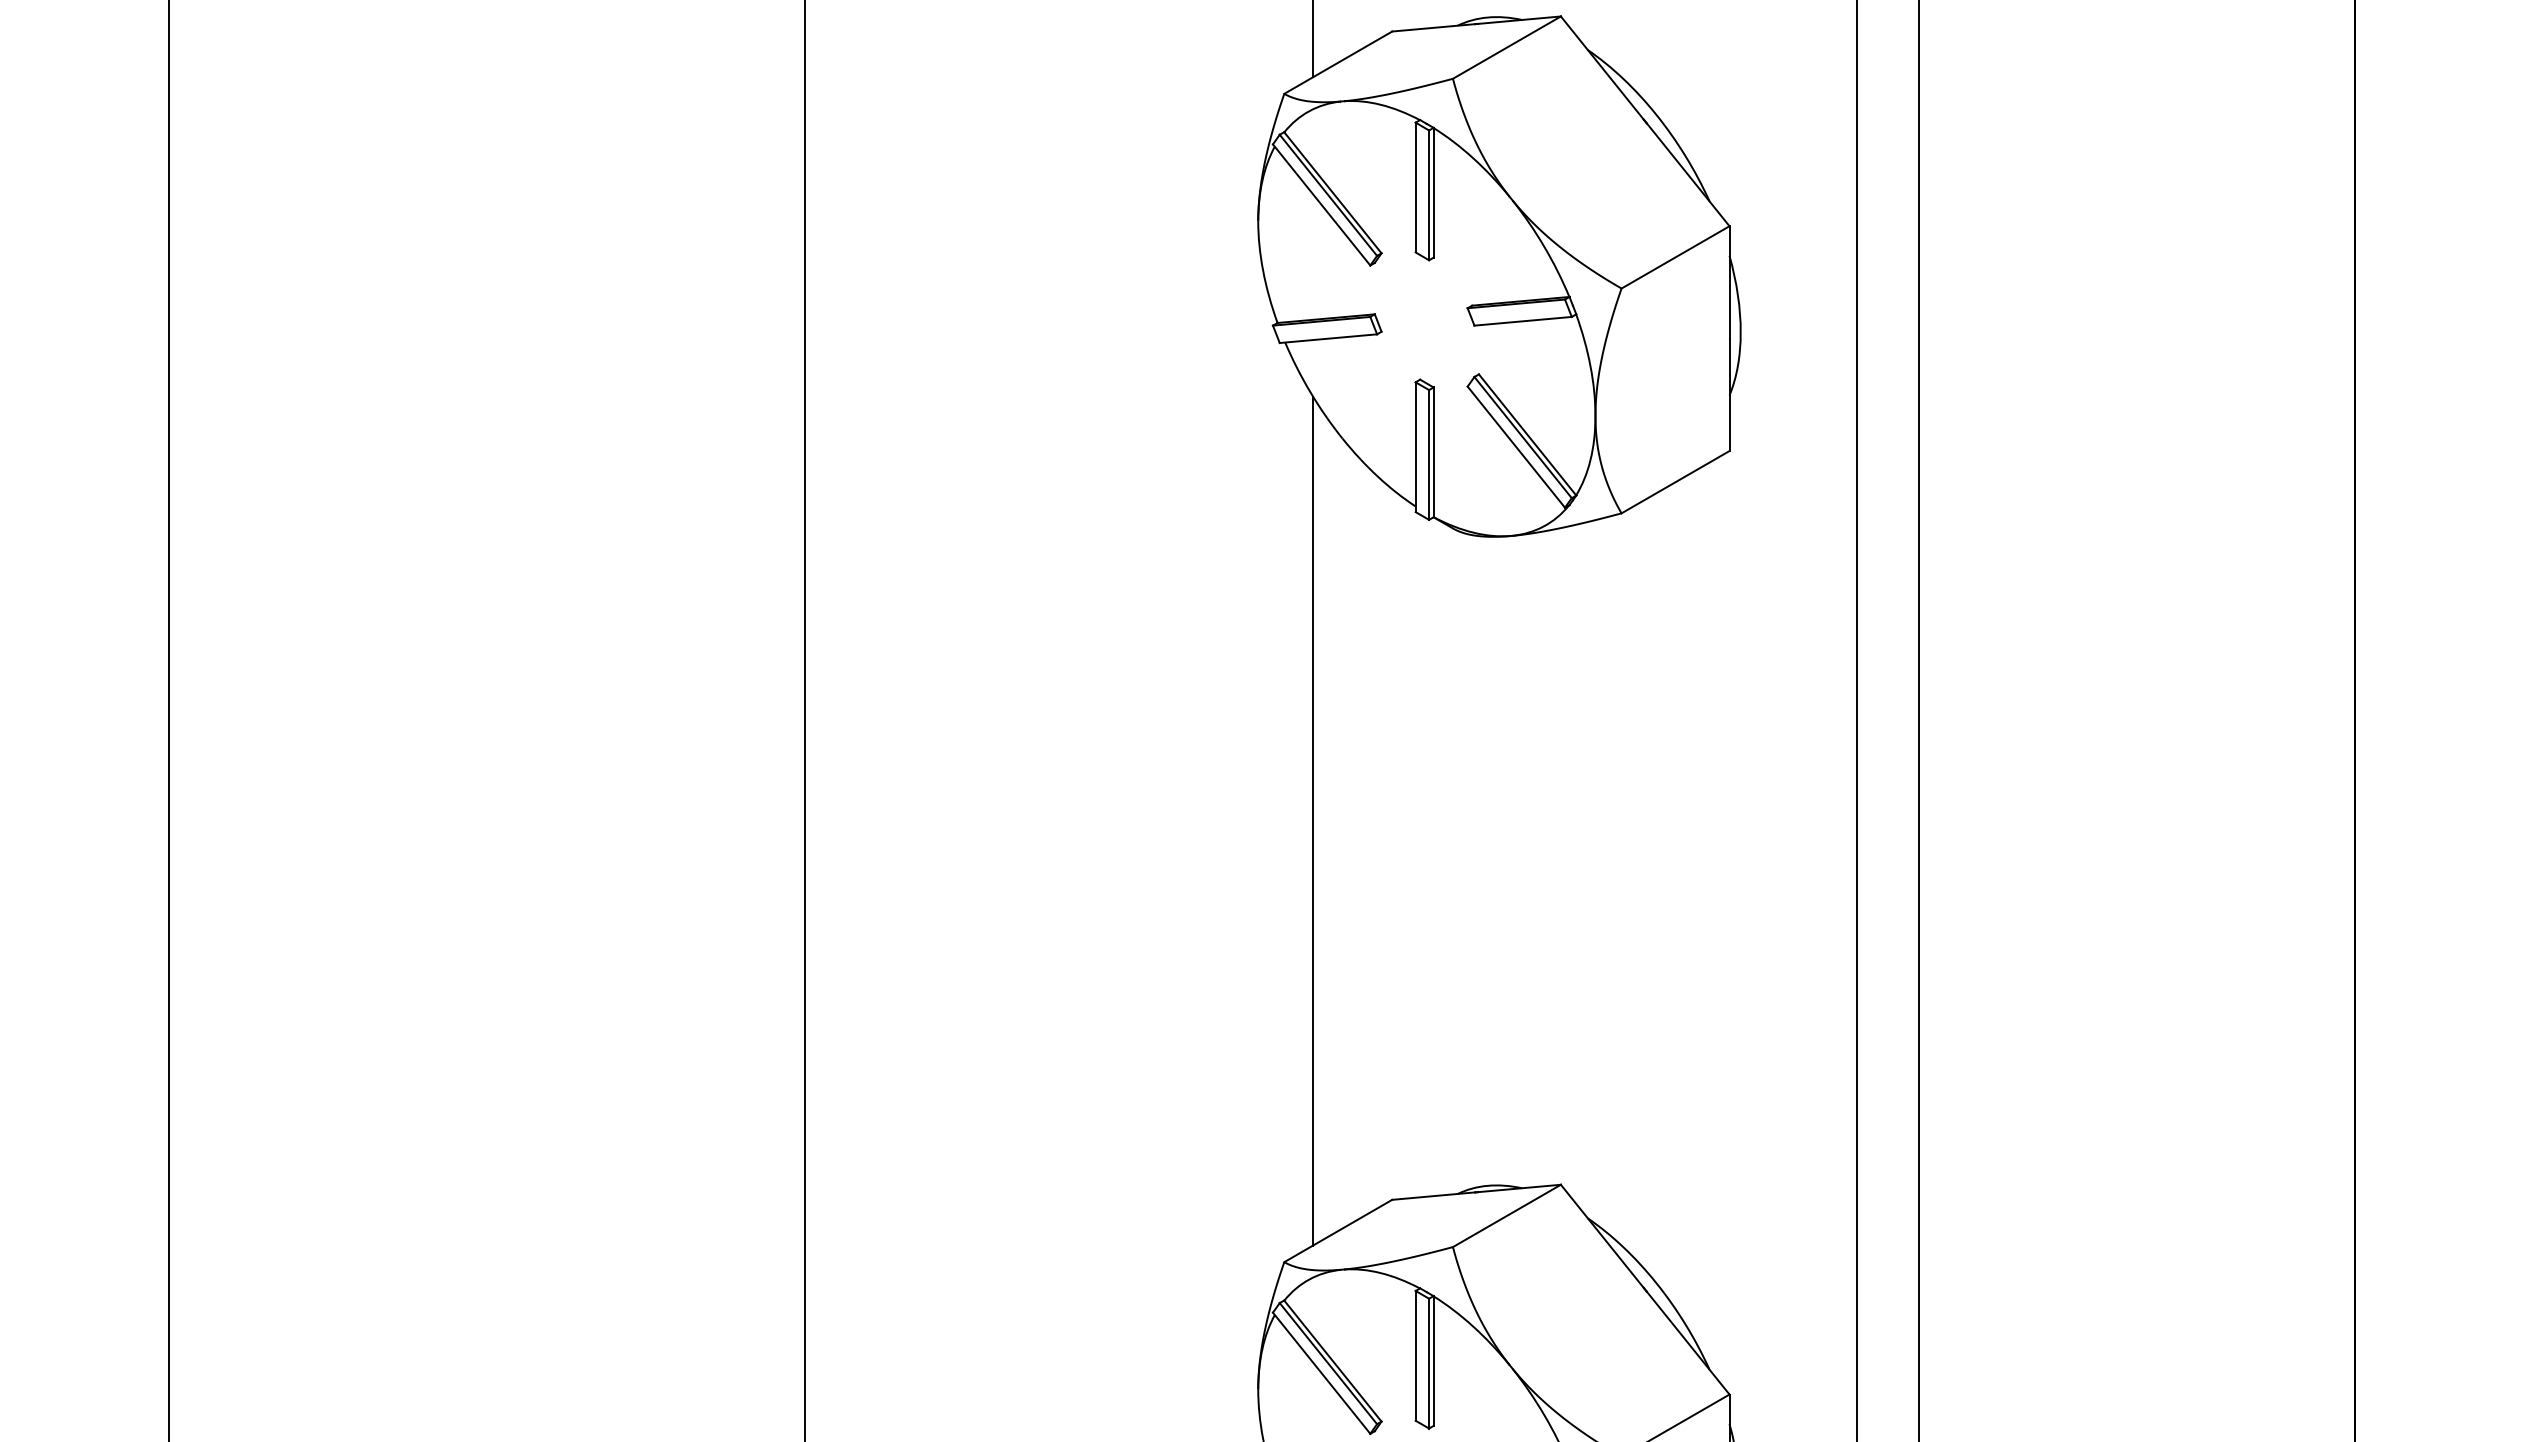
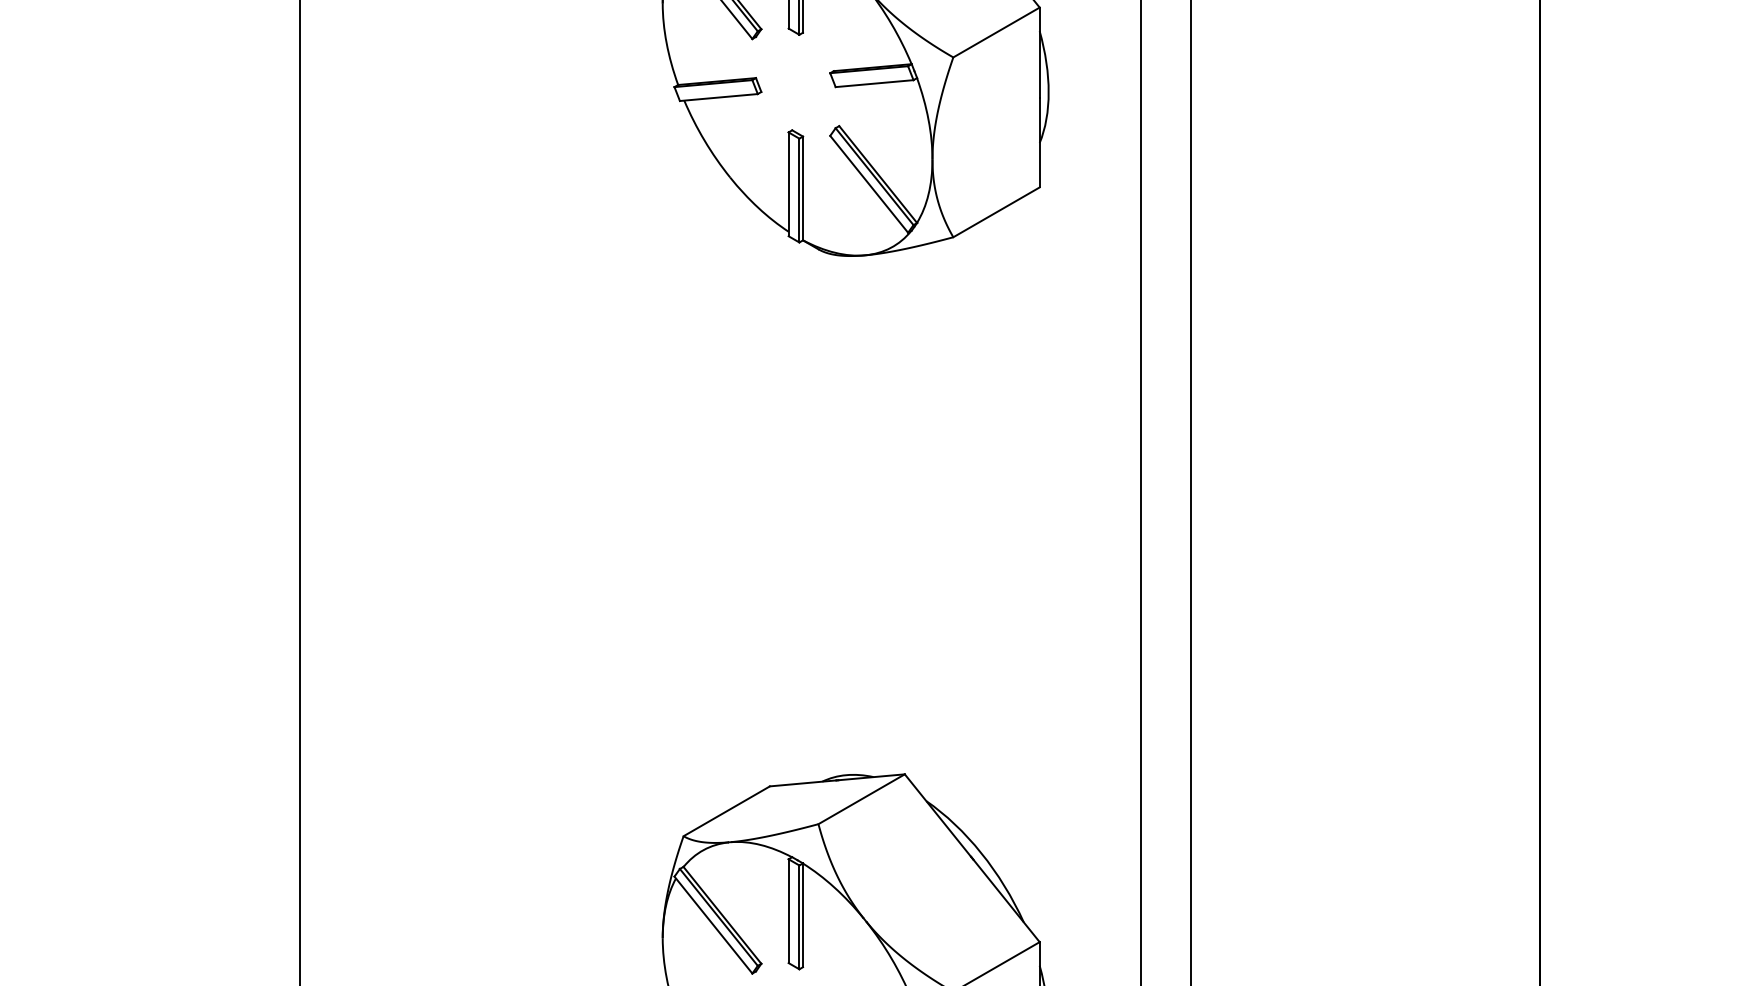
line: (1313, 820) -> (706, 482), removed

